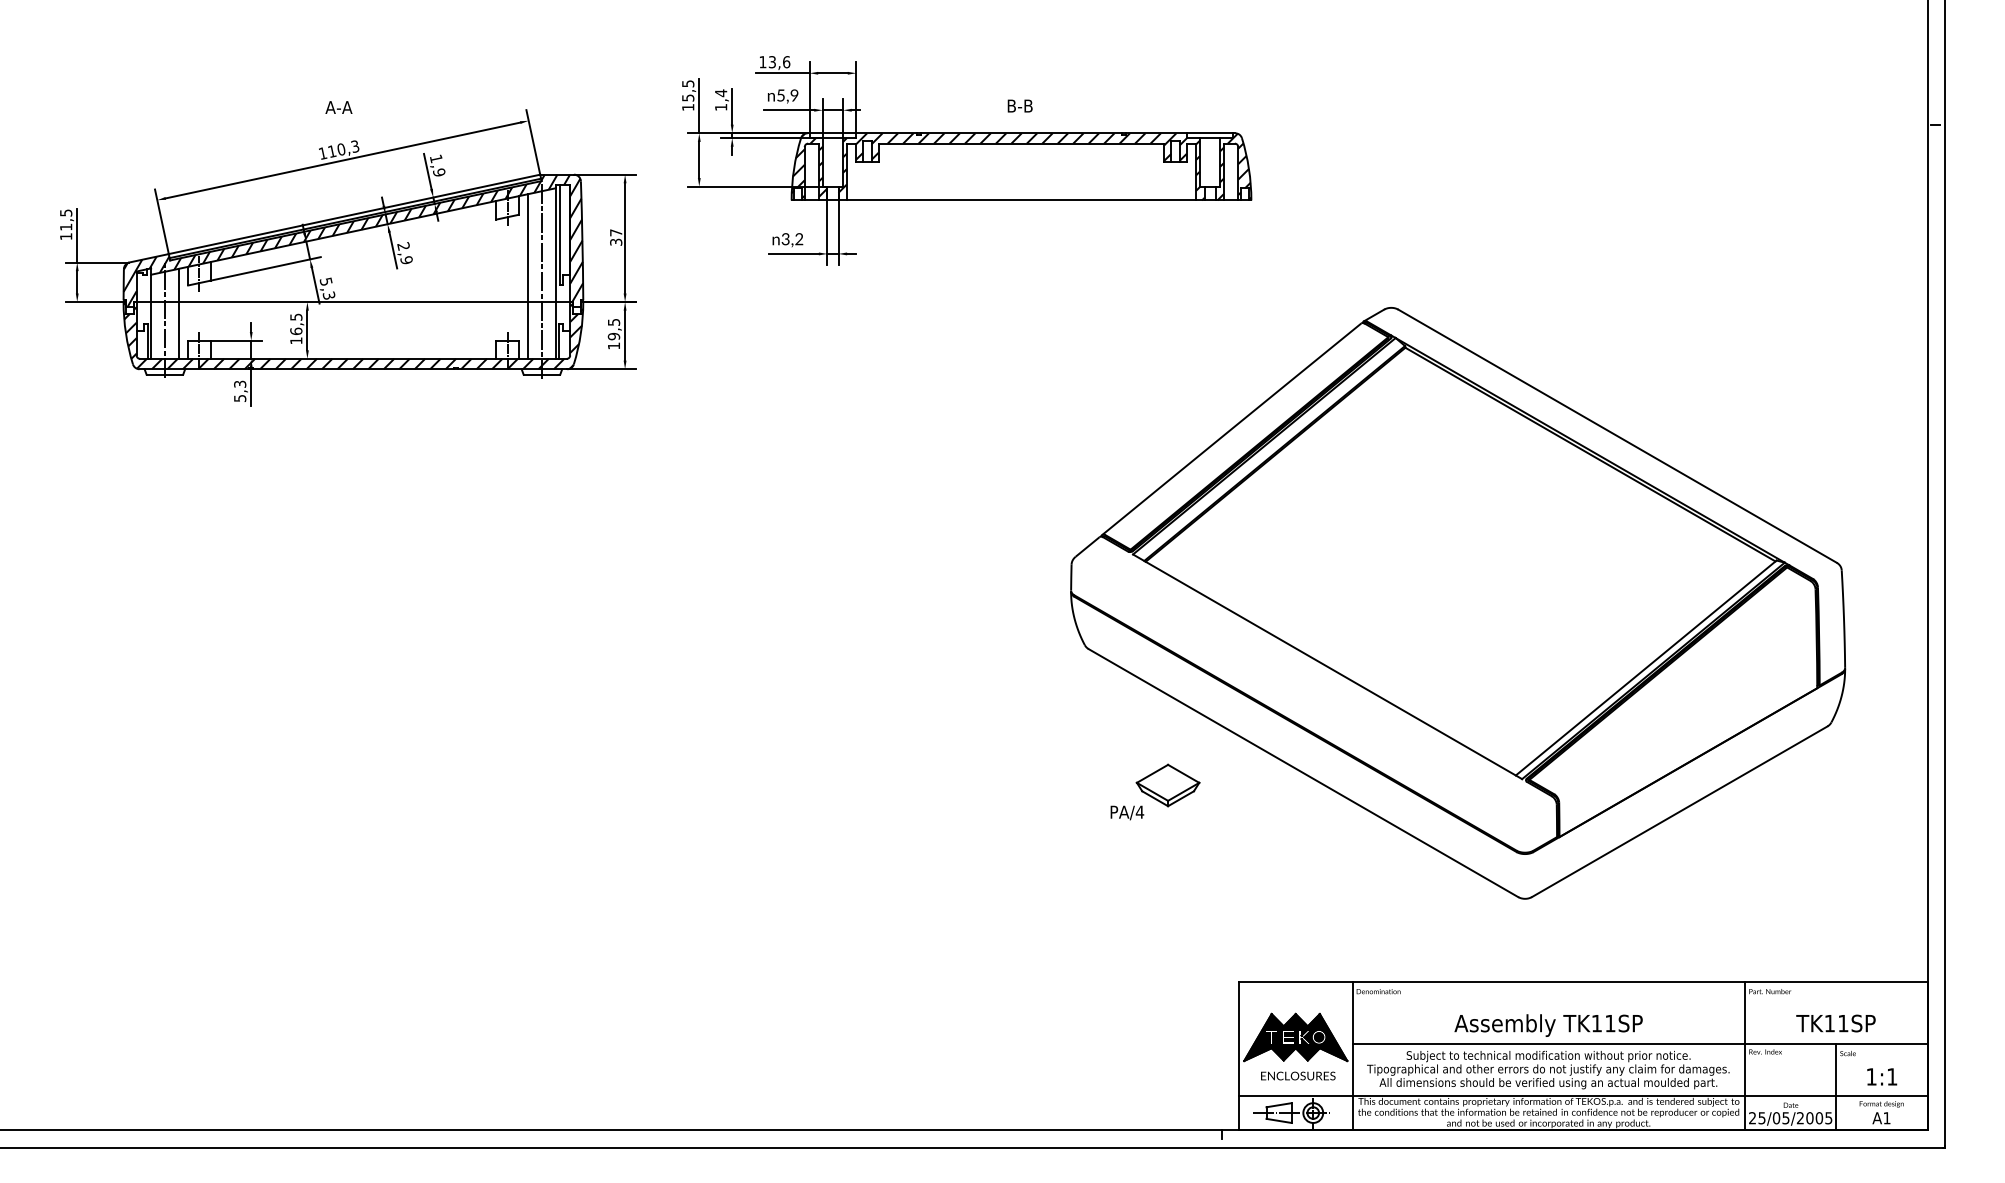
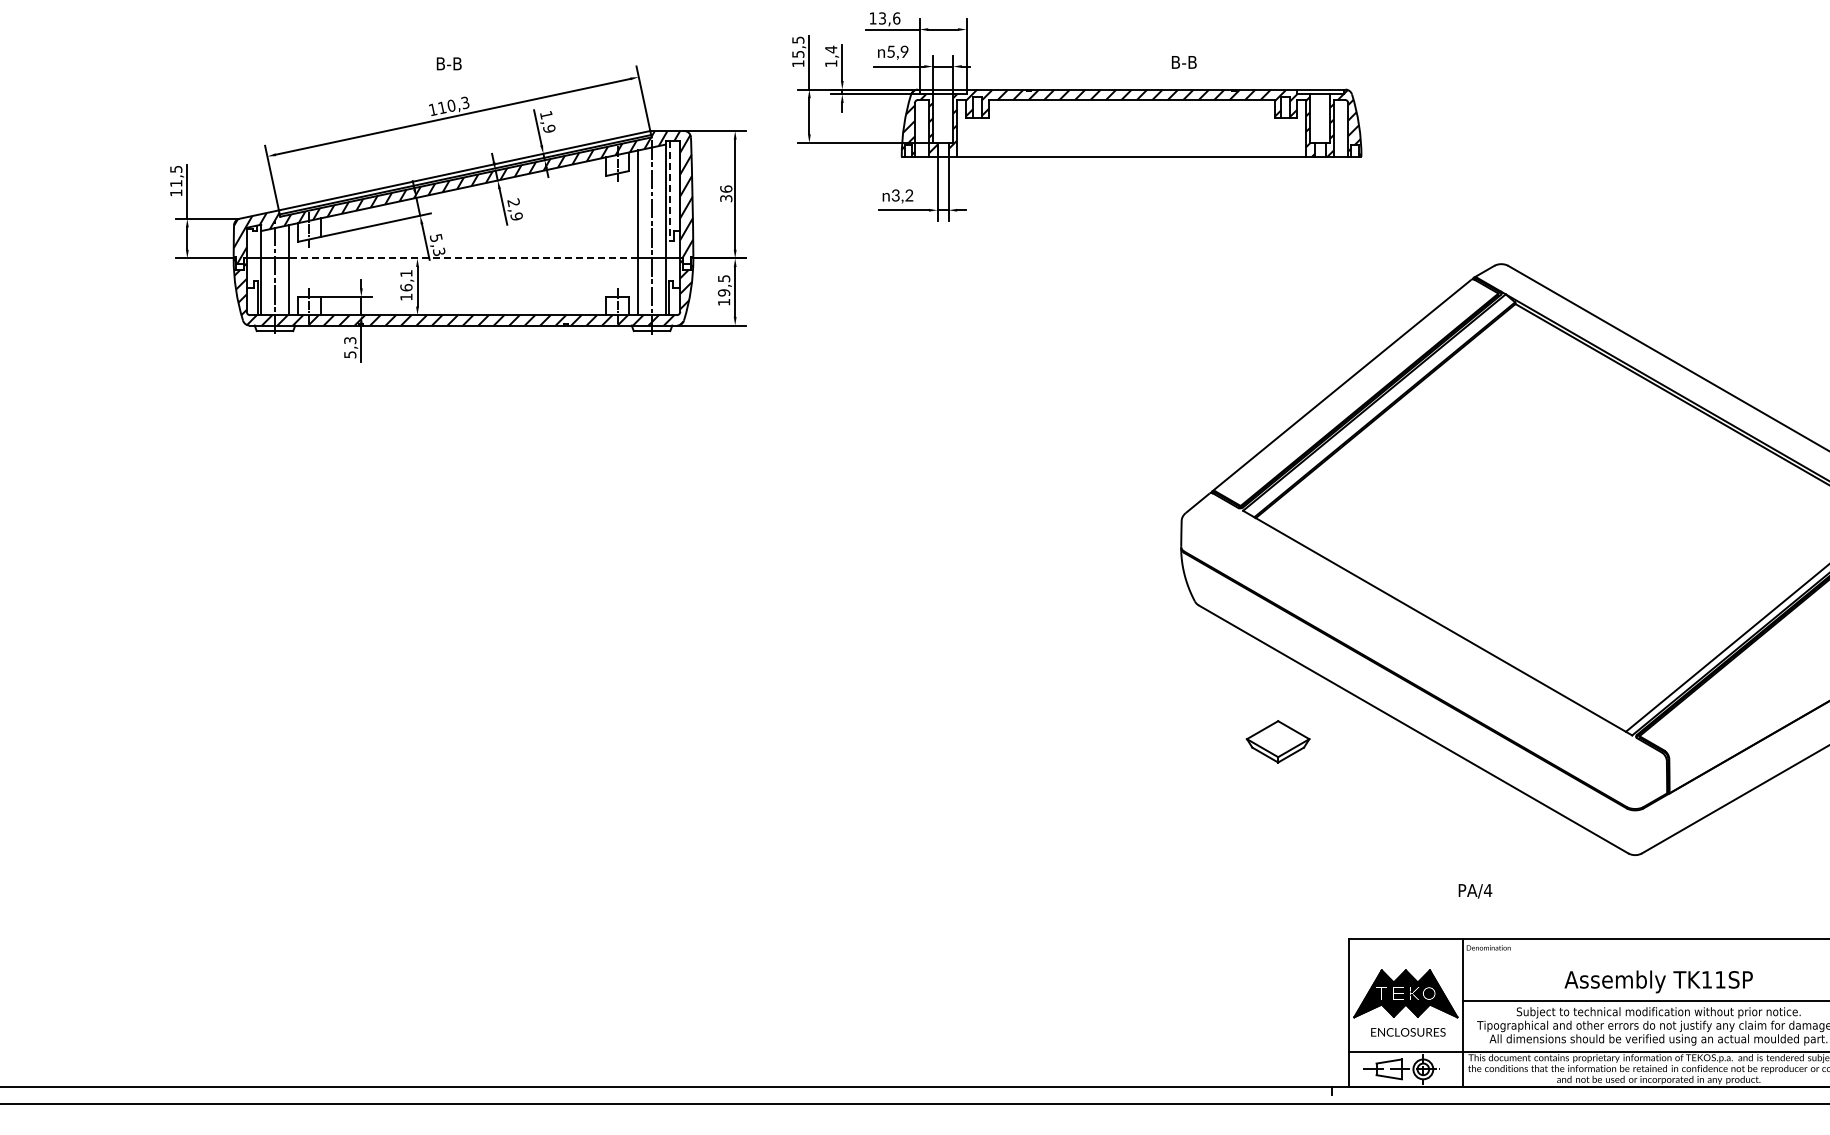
text: (1019, 105) -> (1183, 61), moved
text: (338, 107) -> (448, 63), A-A -> B-B
text: (616, 232) -> (726, 188), 37 -> 36
line: (560, 234) -> (670, 190), solid -> dashed
line: (353, 302) -> (463, 258), solid -> dashed
text: (296, 316) -> (406, 272), 16,5 -> 16,1
text: (1127, 812) -> (1475, 890), moved

